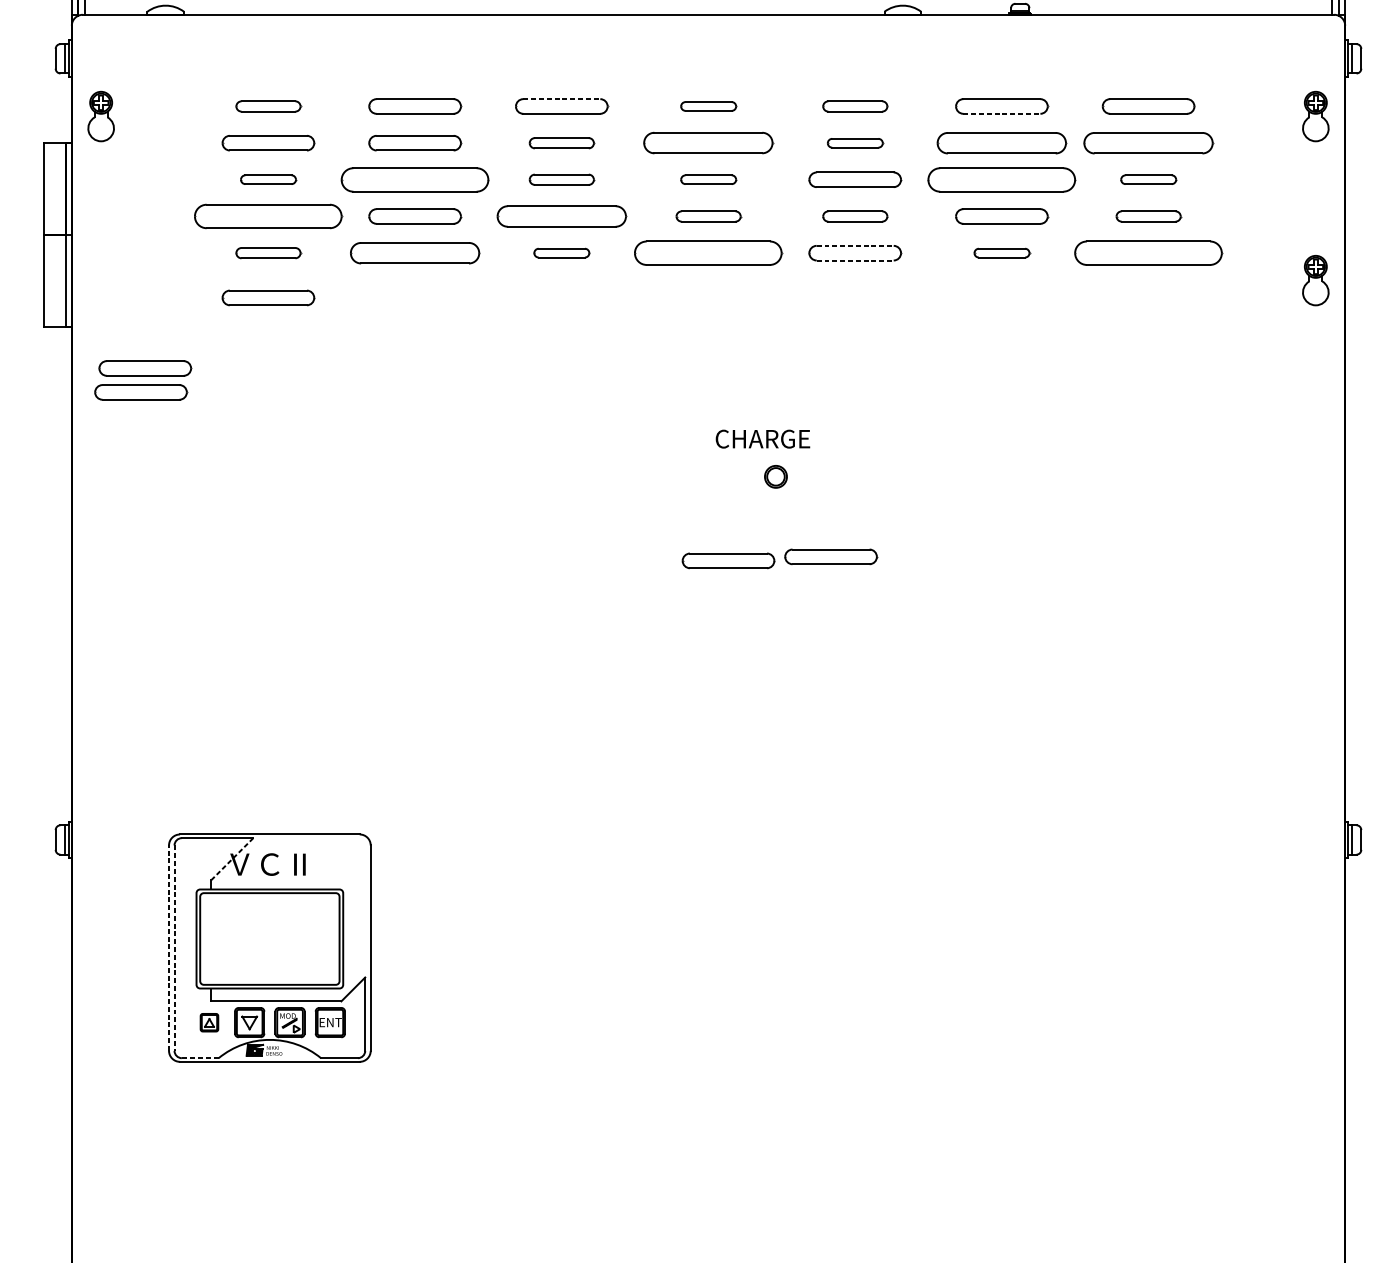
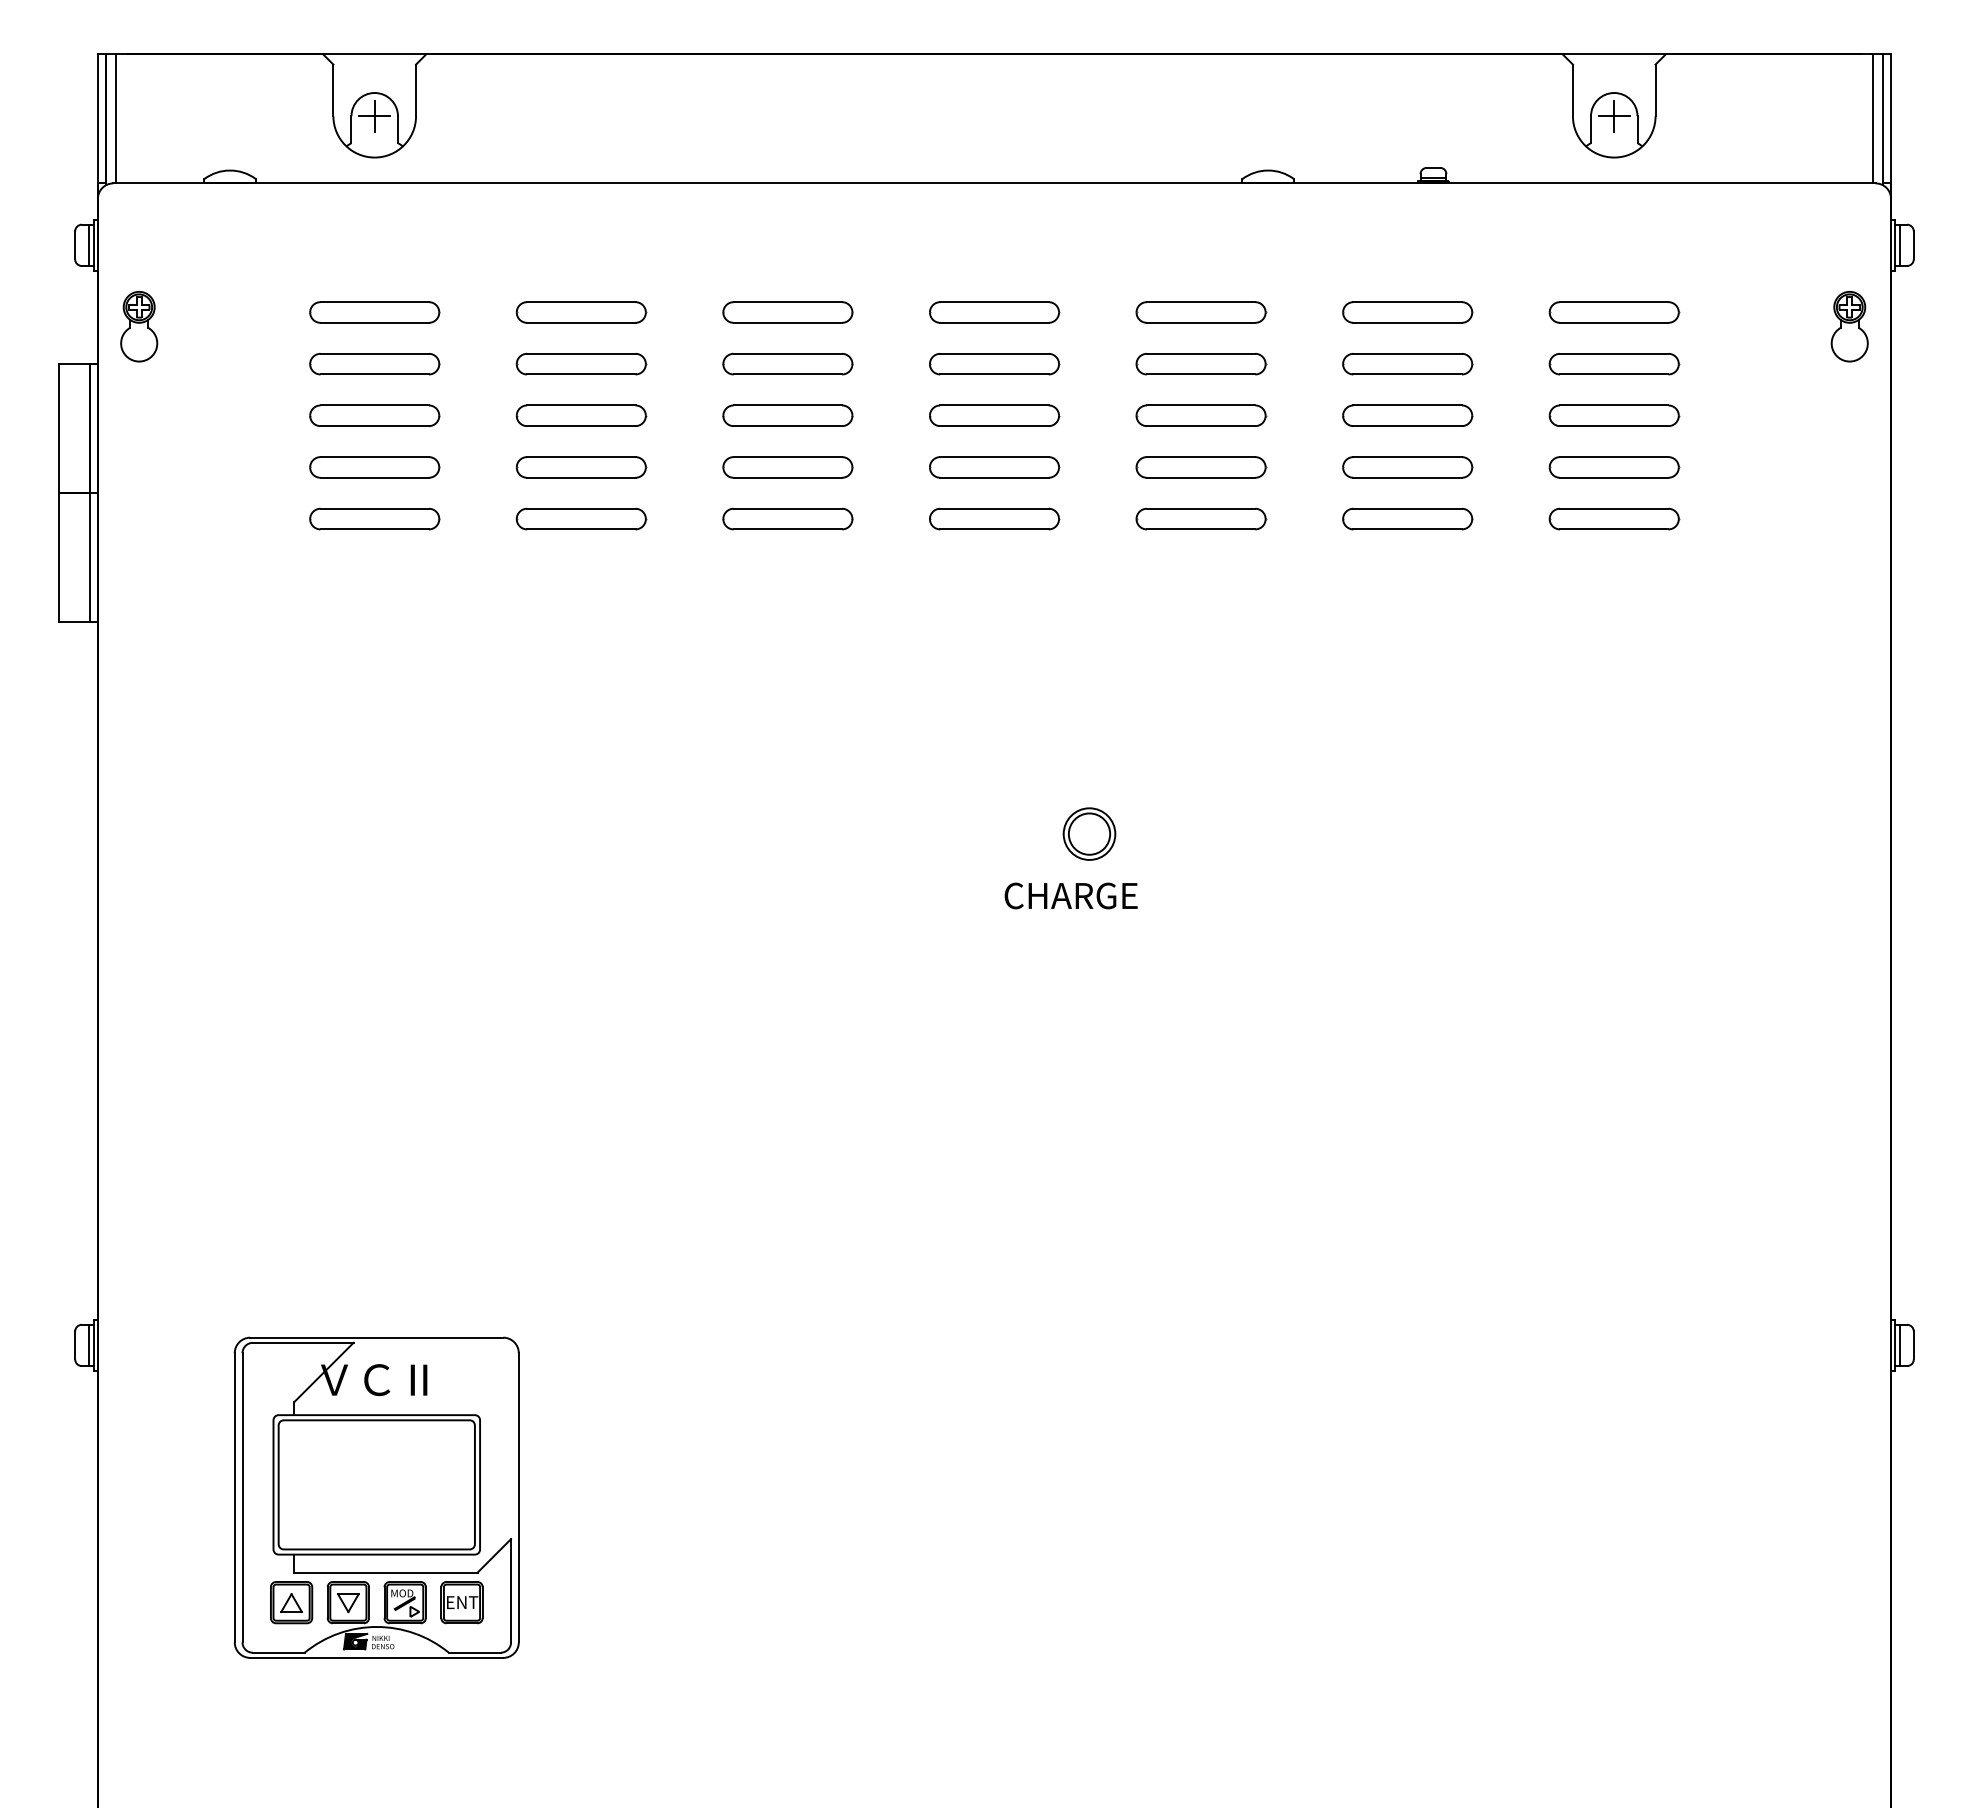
line: (562, 99) -> (788, 302), dashed -> solid
part: (268, 106) -> (374, 312), size x1.43
part: (708, 106) -> (994, 312), size x1.67
part: (855, 106) -> (1201, 312), size x1.43
line: (1002, 113) -> (1408, 322), dashed -> solid
part: (1001, 142) -> (1407, 363), size x0.71
part: (1148, 142) -> (1614, 363), size x0.71
part: (561, 143) -> (787, 364), size x1.43
part: (708, 143) -> (994, 364), size x0.71
part: (855, 143) -> (1201, 364), size x1.67
part: (268, 179) -> (374, 415), size x1.67
part: (415, 179) -> (581, 415), size x0.62
part: (561, 179) -> (787, 415), size x1.43
part: (708, 179) -> (994, 415), size x1.67
part: (1001, 179) -> (1407, 415), size x0.62
part: (1148, 179) -> (1614, 415), size x1.67
part: (268, 216) -> (374, 467), size x0.62
part: (561, 216) -> (787, 467), size x0.71
part: (708, 216) -> (994, 467), size x1.43
part: (855, 216) -> (1201, 467), size x1.43
part: (1148, 216) -> (1614, 467), size x1.43
line: (855, 245) -> (1201, 508), dashed -> solid
part: (268, 252) -> (374, 518), size x1.43
part: (415, 252) -> (581, 518), size x0.71
part: (561, 252) -> (787, 518), size x1.67
part: (708, 252) -> (994, 518), size x0.62
part: (1001, 252) -> (1407, 518), size x1.67
part: (1148, 252) -> (1614, 518), size x0.62
line: (855, 260) -> (1201, 529), dashed -> solid
part: (1315, 280) -> (1849, 557), removed
part: (268, 297) -> (374, 581), removed
part: (145, 368) -> (201, 681), removed
part: (141, 391) -> (195, 714), removed
text: (762, 438) -> (1070, 895), moved
part: (775, 476) -> (1089, 833), size x1.67
part: (831, 556) -> (1167, 946), removed
part: (728, 560) -> (1022, 952), removed
line: (232, 859) -> (323, 1372), dashed -> solid
line: (168, 947) -> (234, 1497), dashed -> solid
line: (174, 947) -> (242, 1497), dashed -> solid
part: (209, 1022) -> (291, 1602), size x1.67
line: (200, 1058) -> (278, 1652), dashed -> solid

